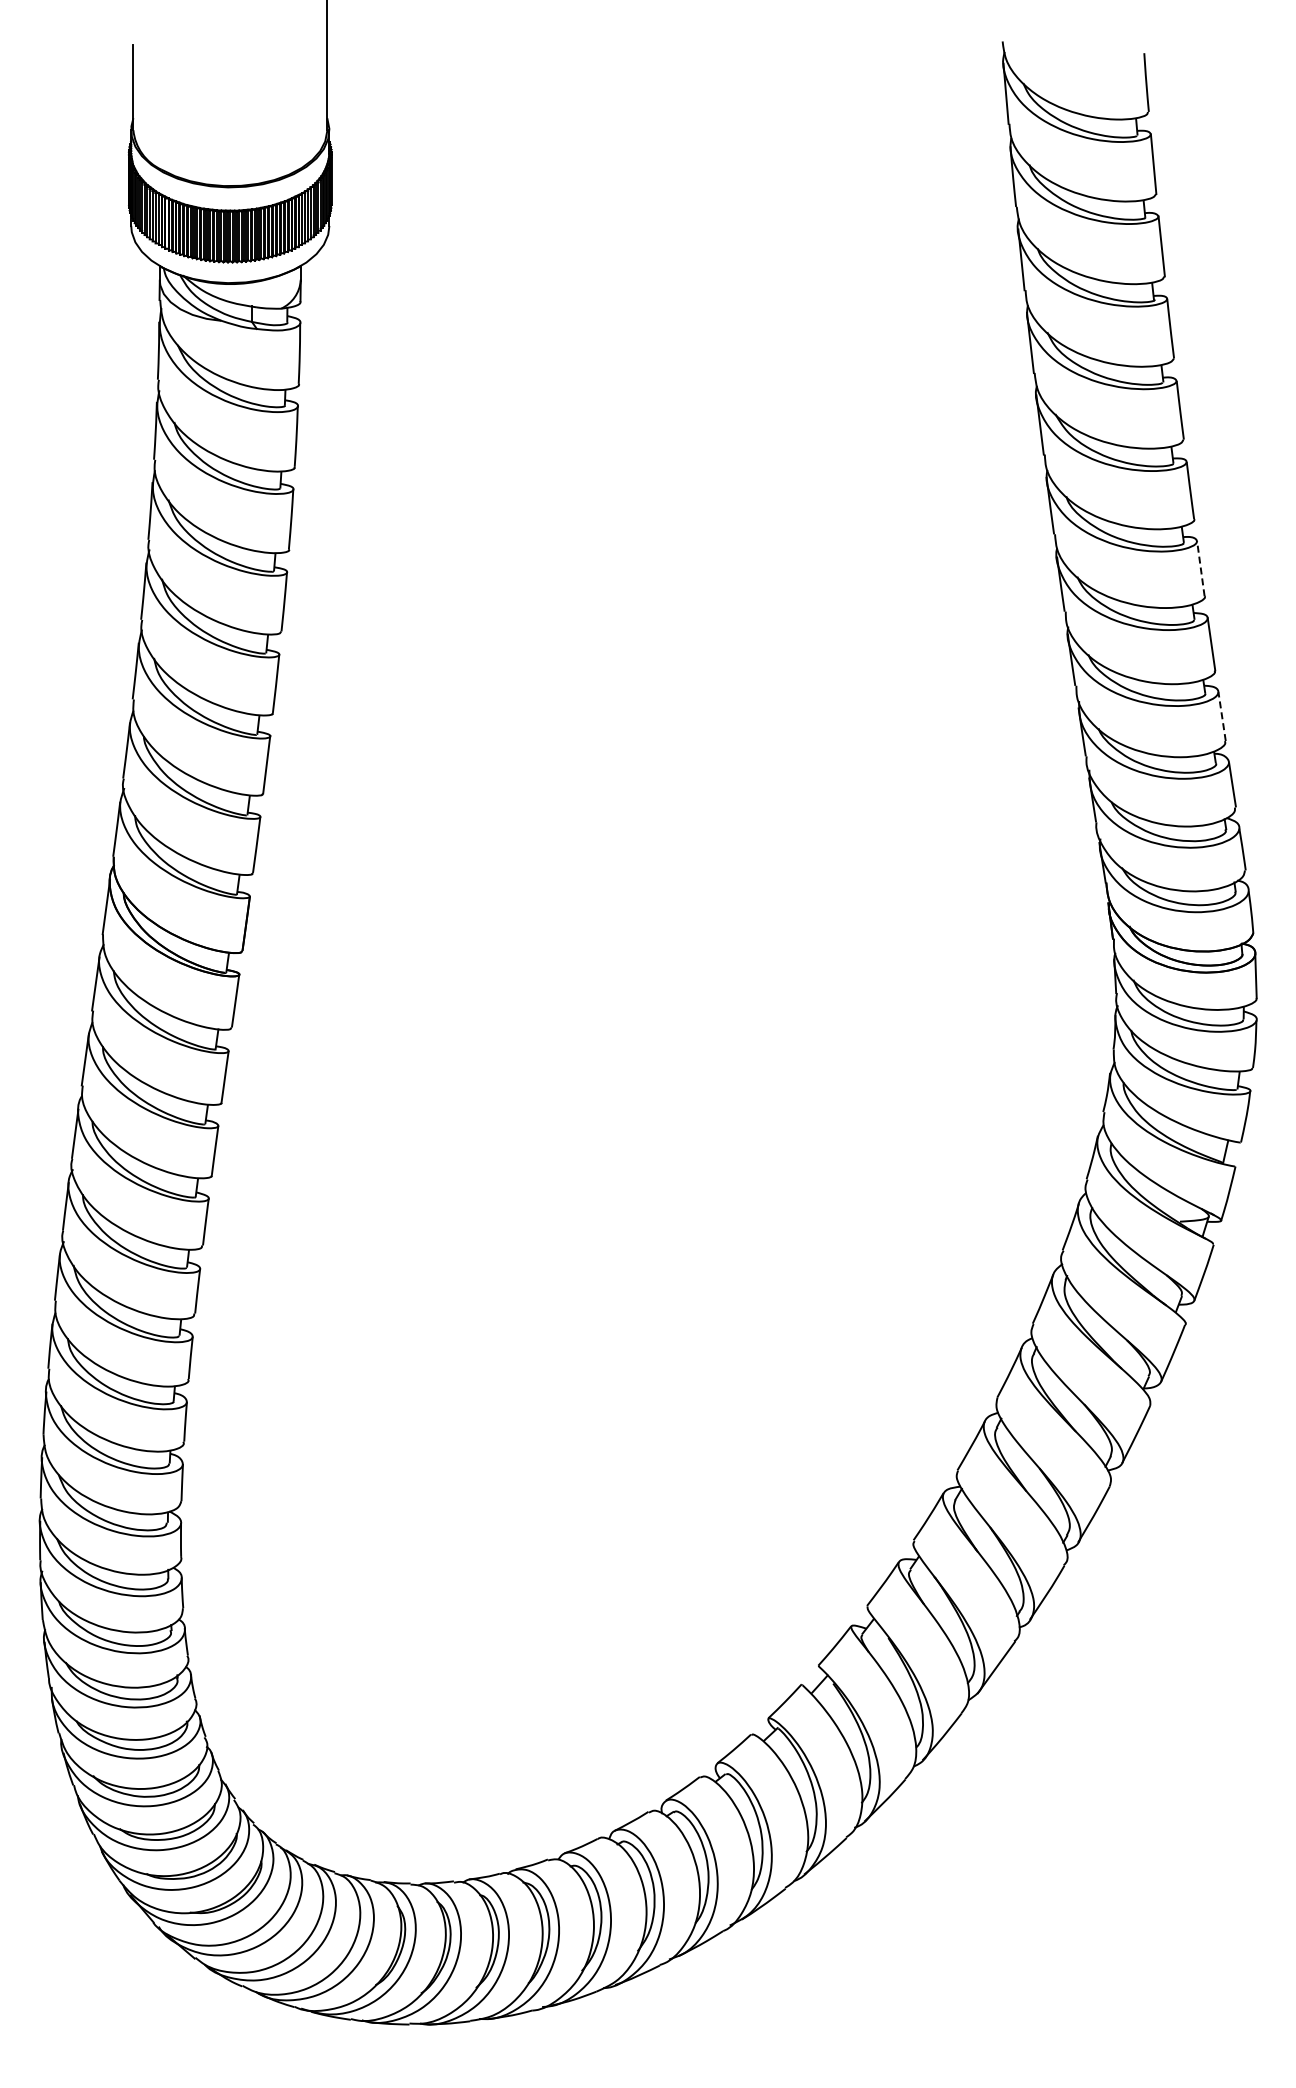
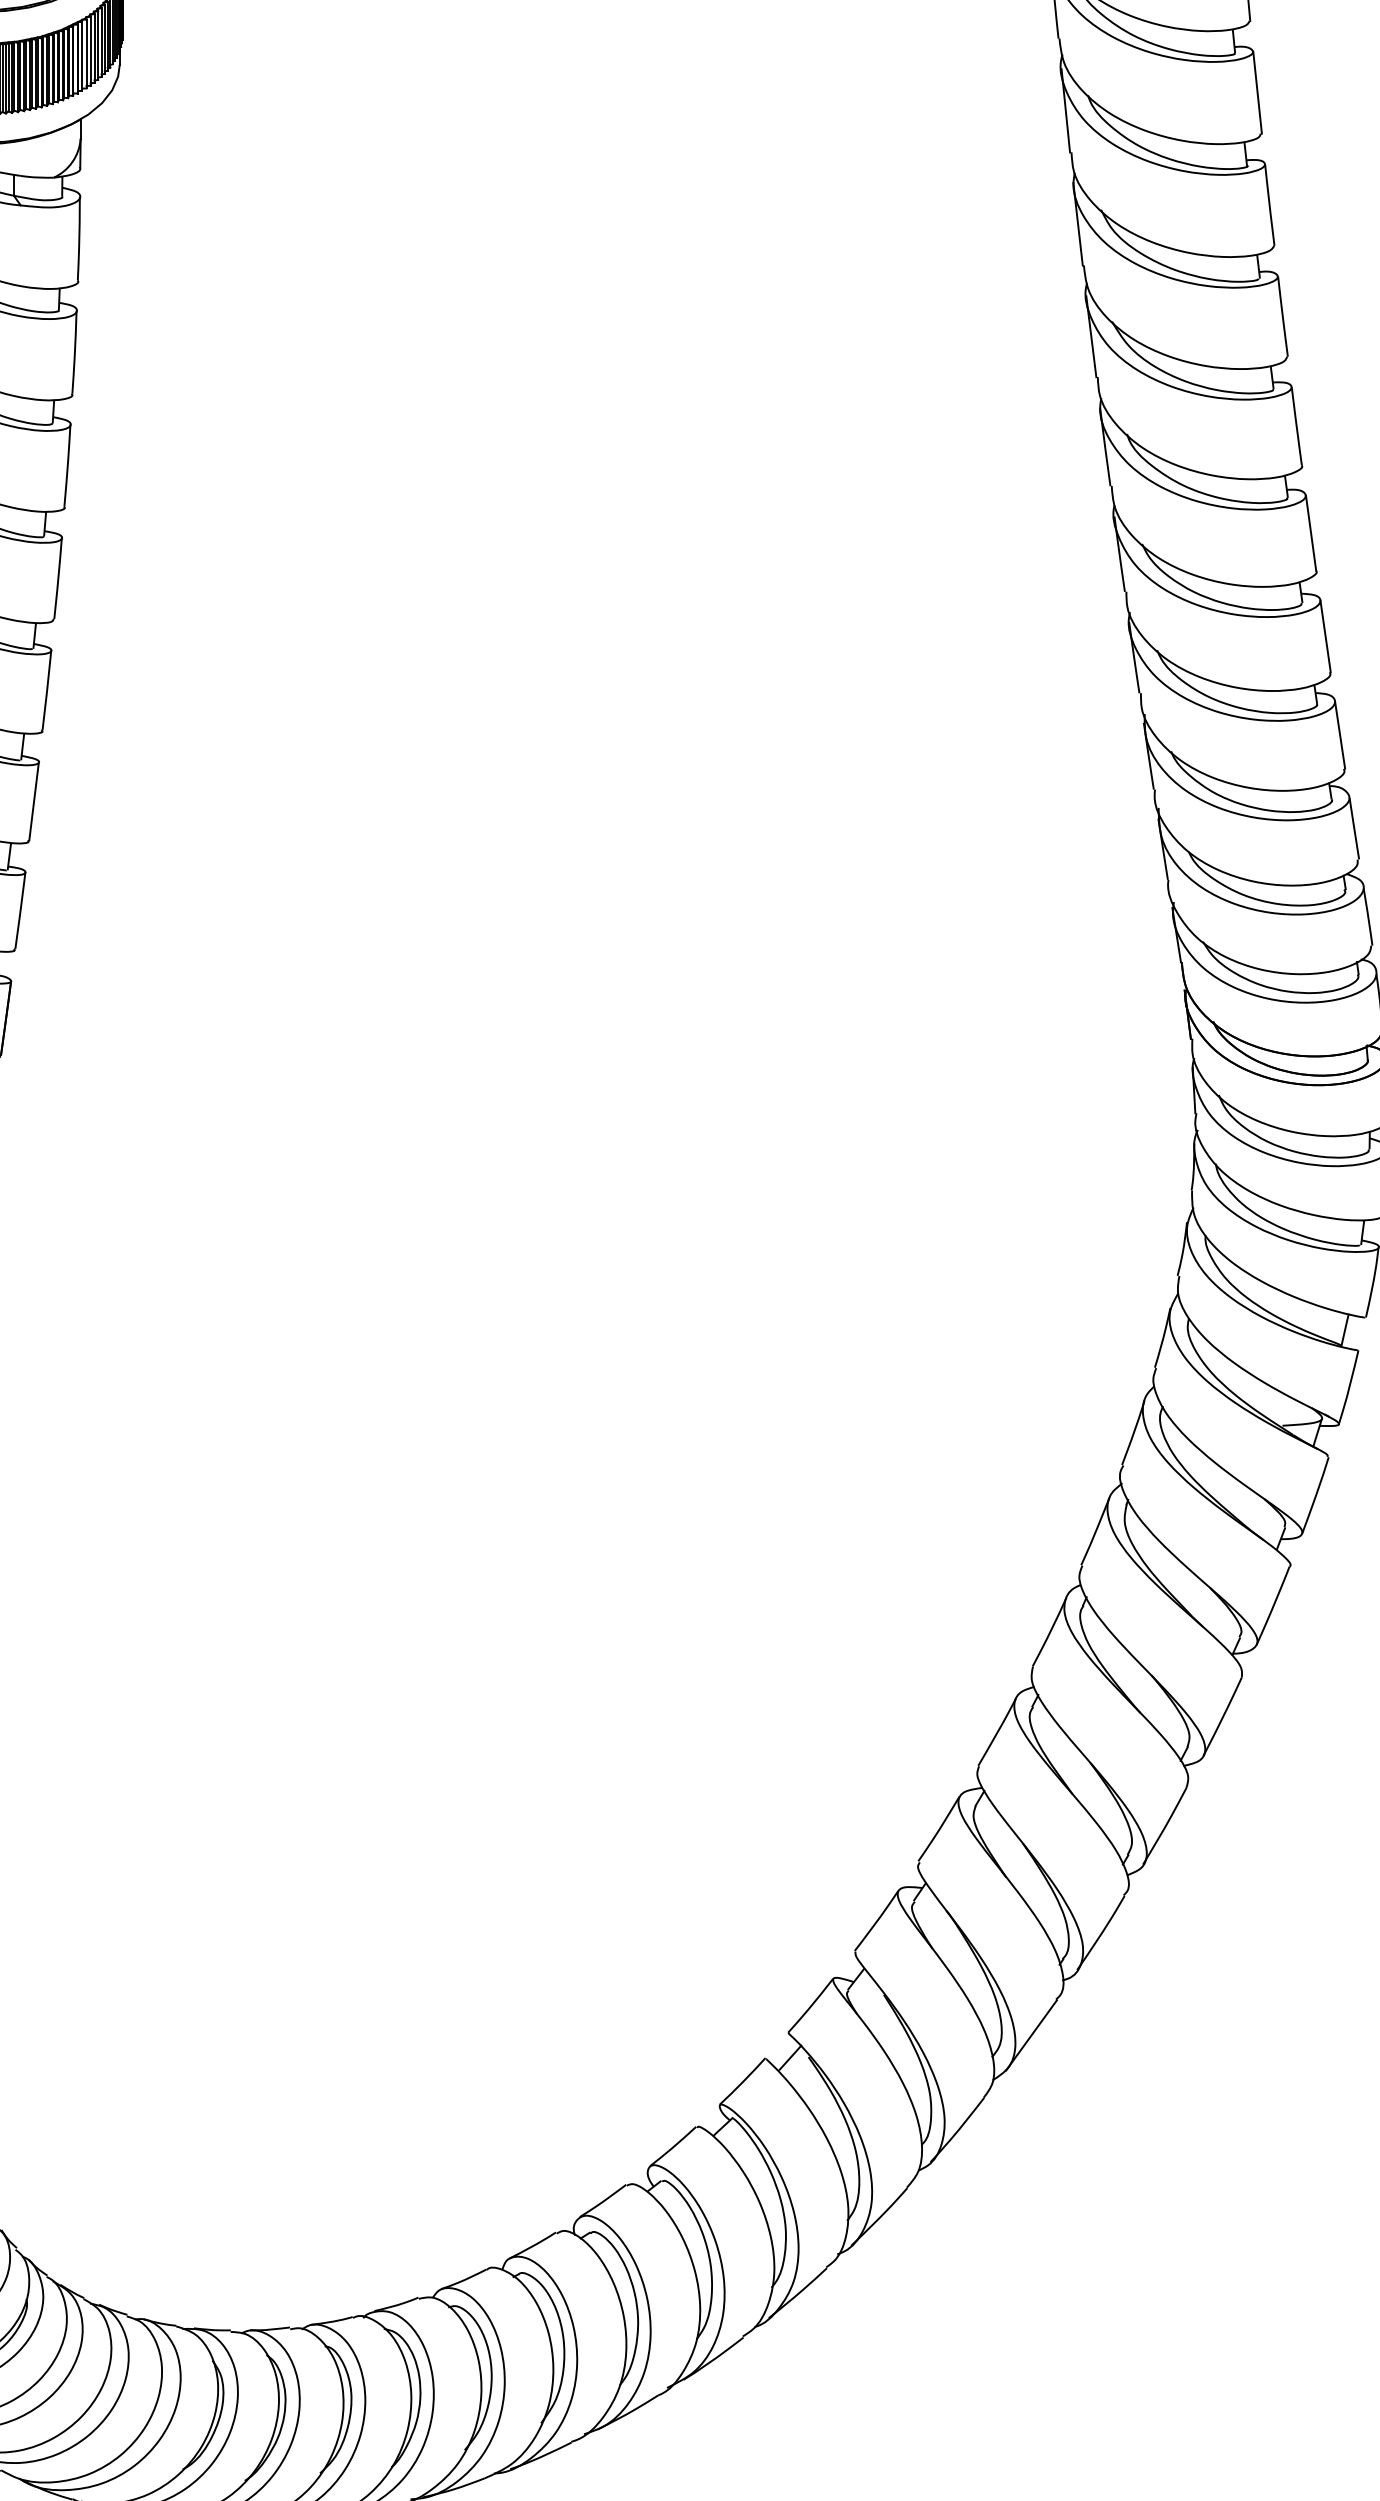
line: (1200, 568) -> (1310, 532), dashed -> solid
line: (1222, 716) -> (1340, 735), dashed -> solid

